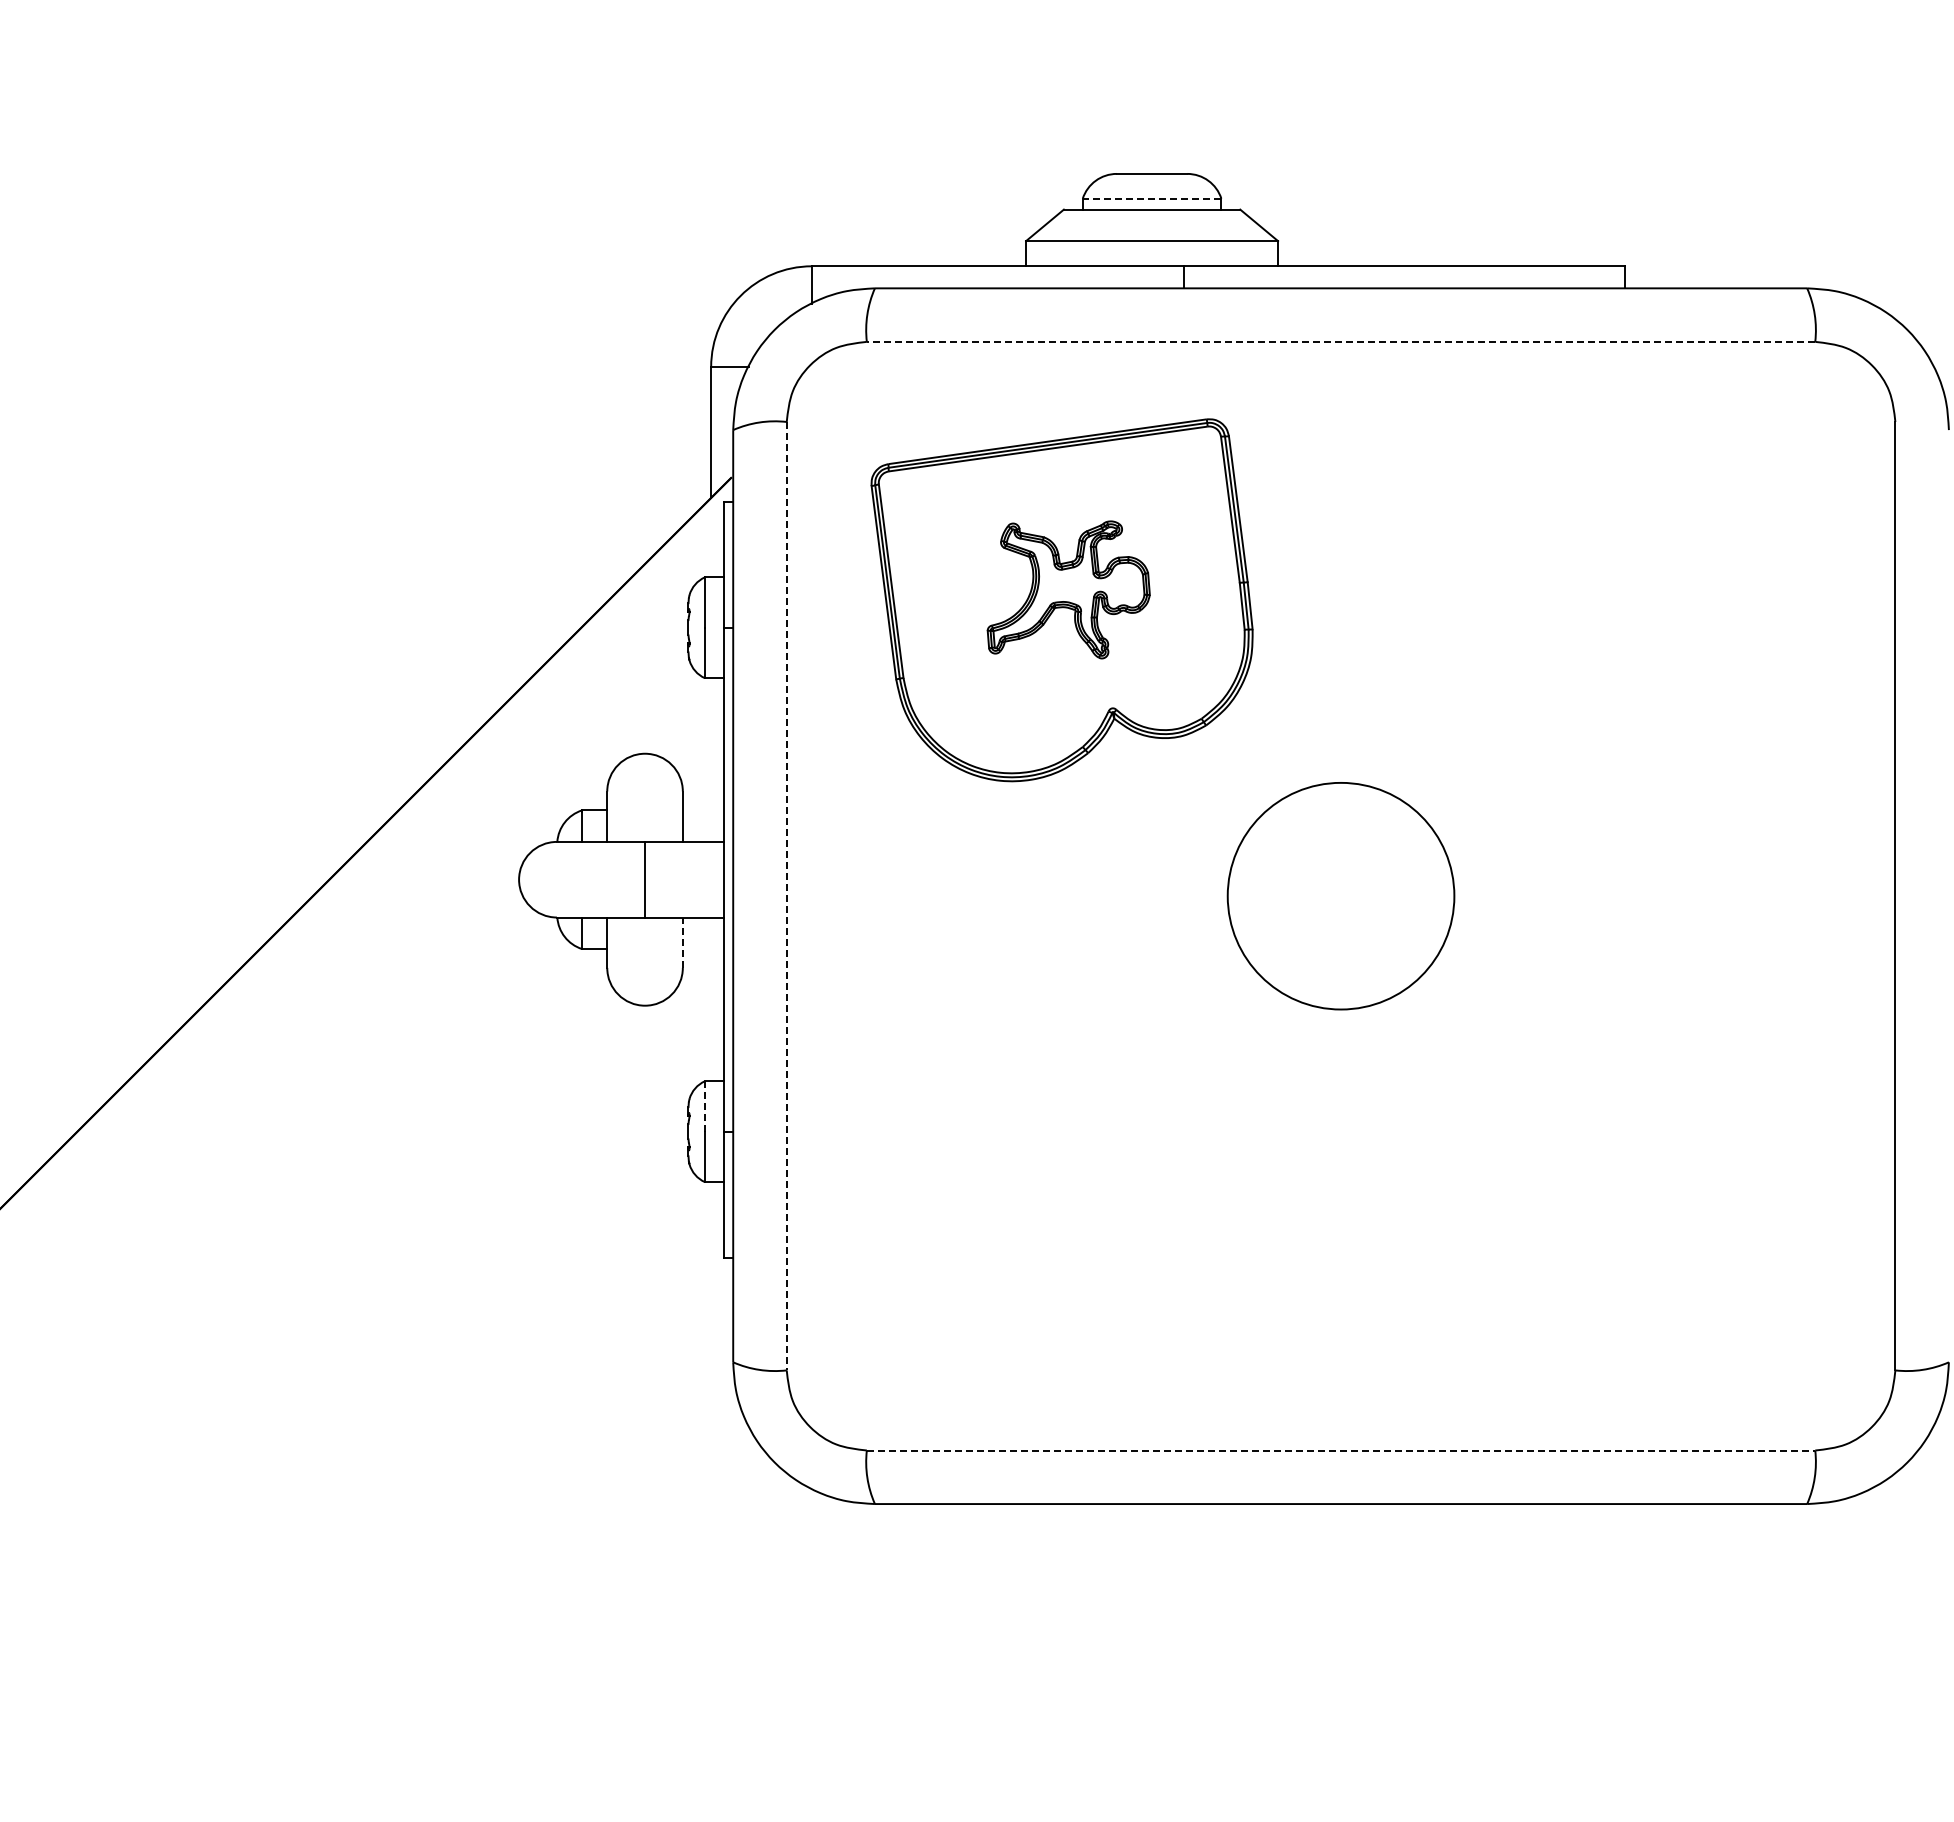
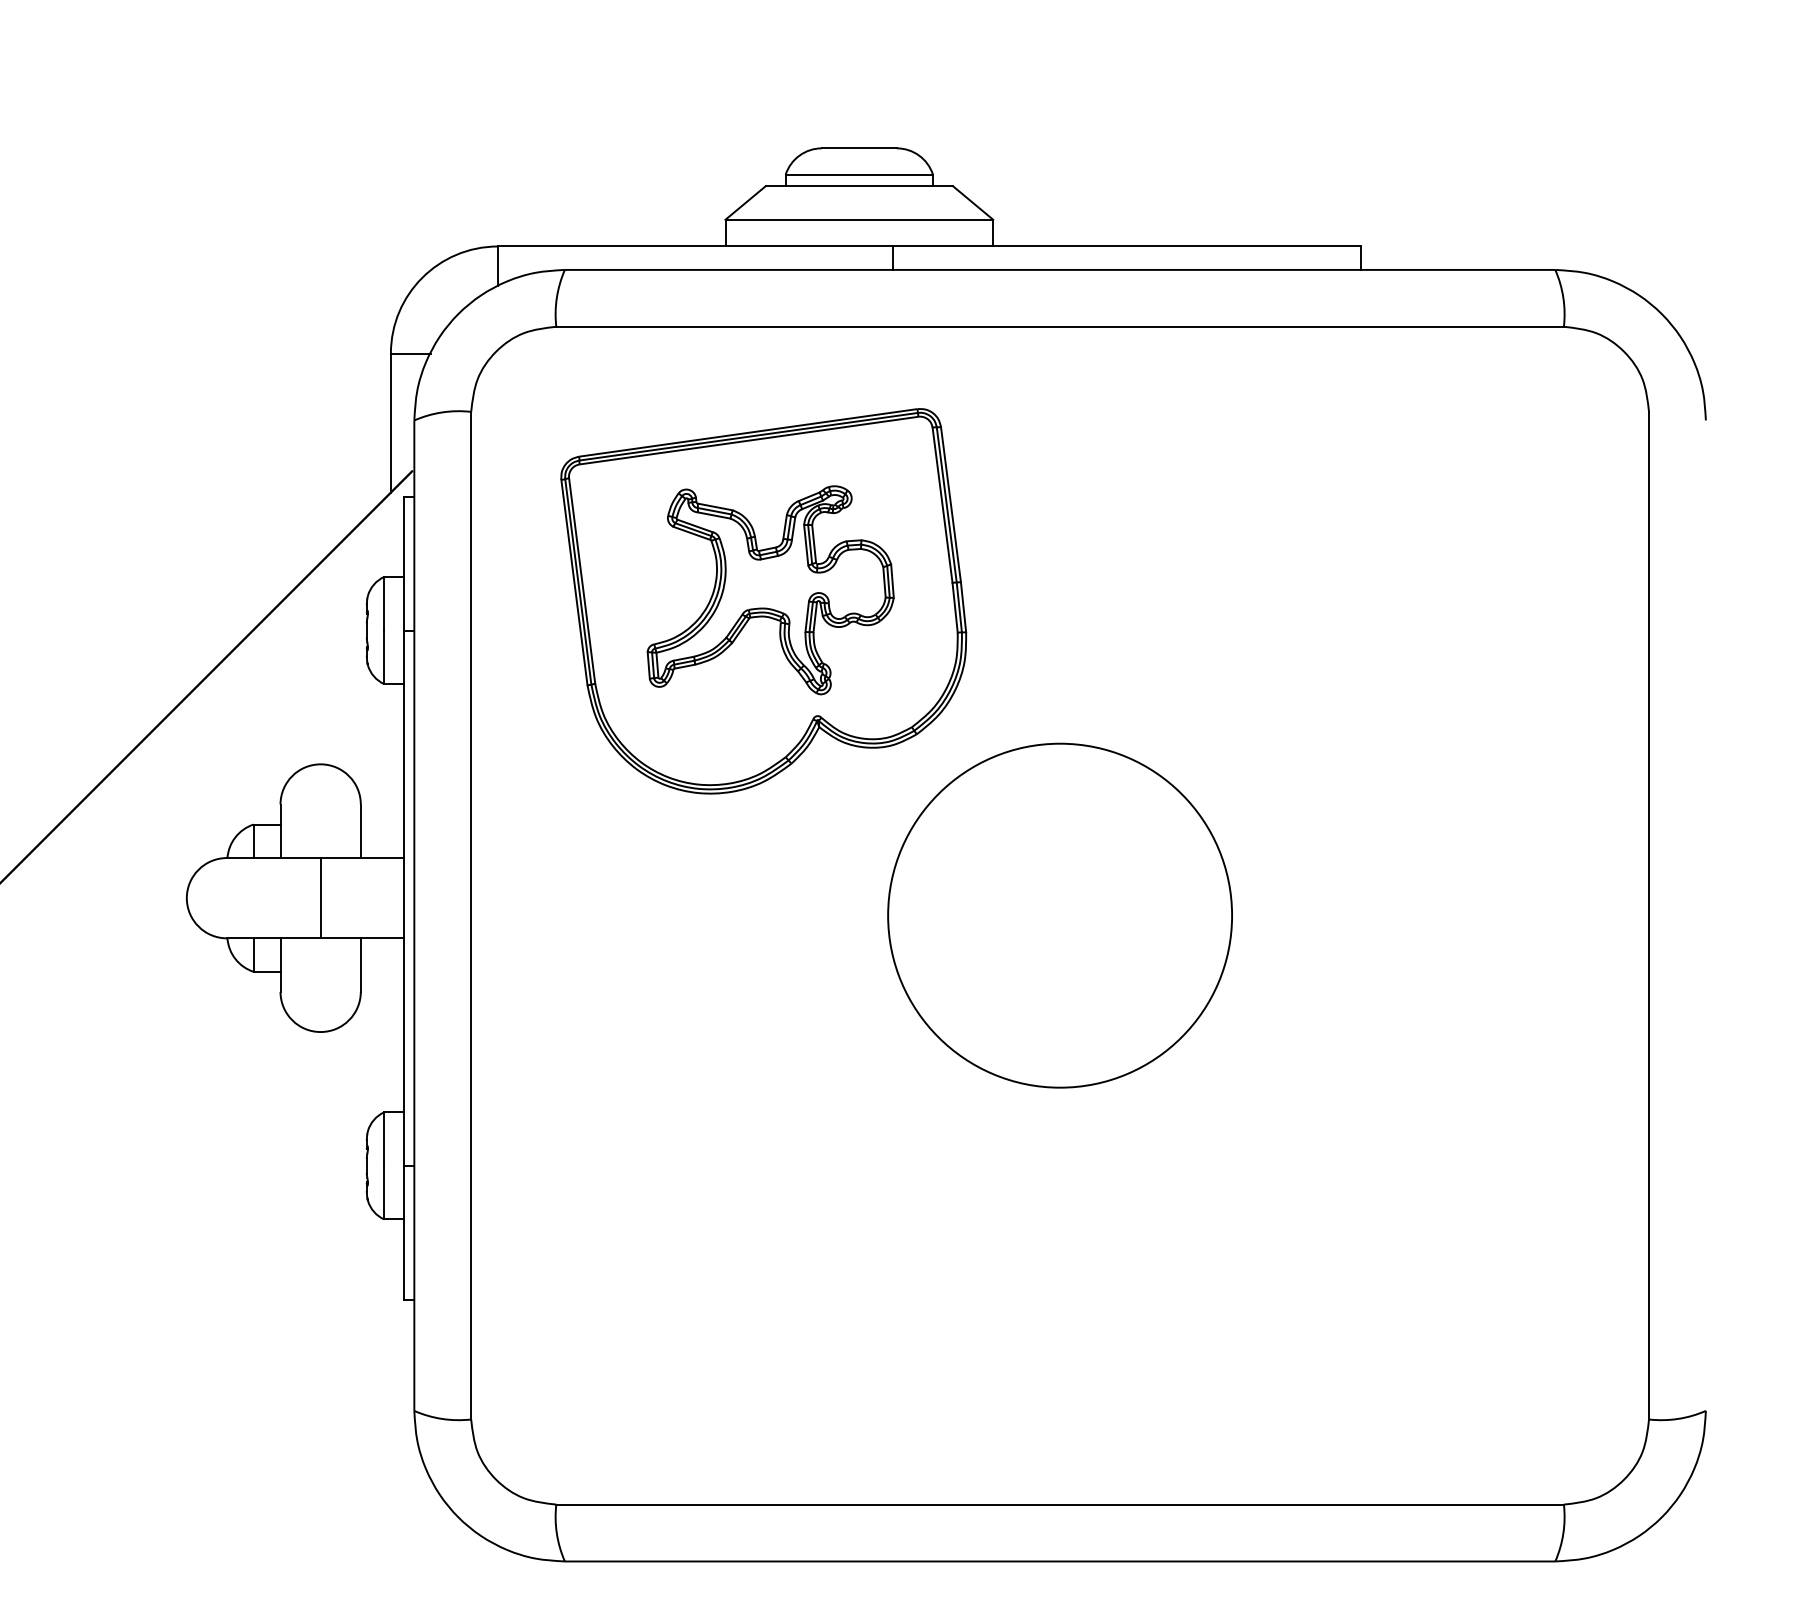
line: (1151, 198) -> (858, 174), dashed -> solid
line: (1340, 341) -> (1059, 326), dashed -> solid
part: (1068, 589) -> (770, 589), size x1.43
line: (786, 896) -> (470, 916), dashed -> solid
circle: (1340, 896) -> (1059, 916), size x1.43
line: (682, 942) -> (360, 964), dashed -> solid
line: (704, 1106) -> (383, 1139), dashed -> solid
line: (1341, 1450) -> (1060, 1504), dashed -> solid

